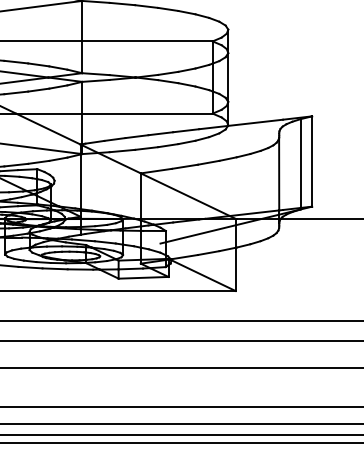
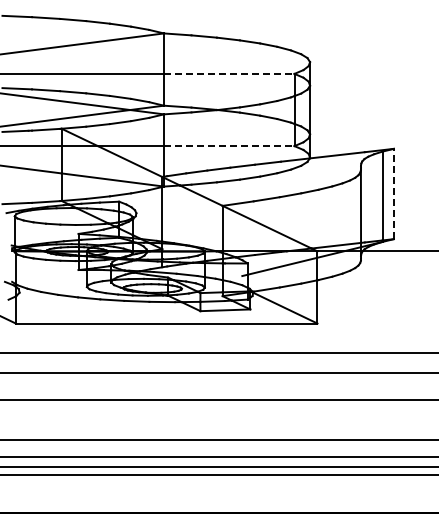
line: (147, 41) -> (229, 73), solid -> dashed
line: (147, 114) -> (229, 146), solid -> dashed
line: (311, 161) -> (393, 193), solid -> dashed

